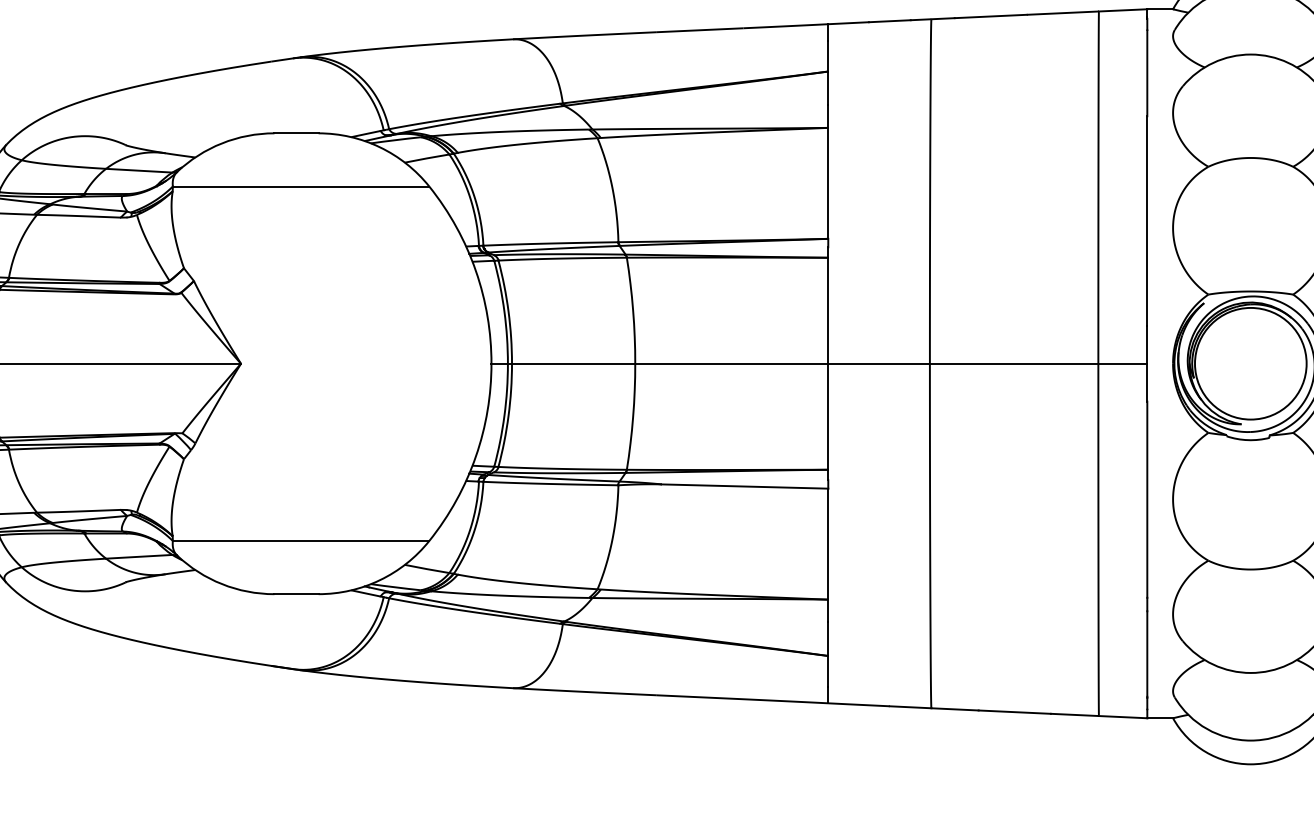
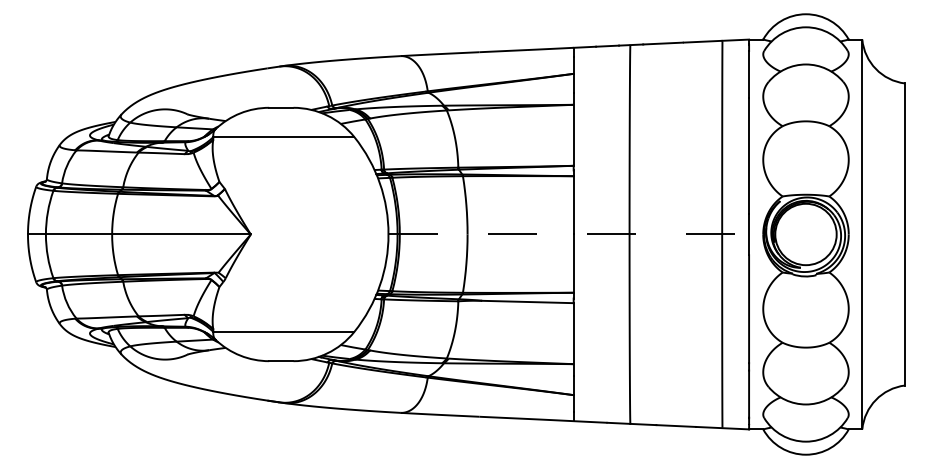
line: (820, 363) -> (569, 234), solid -> dashed

